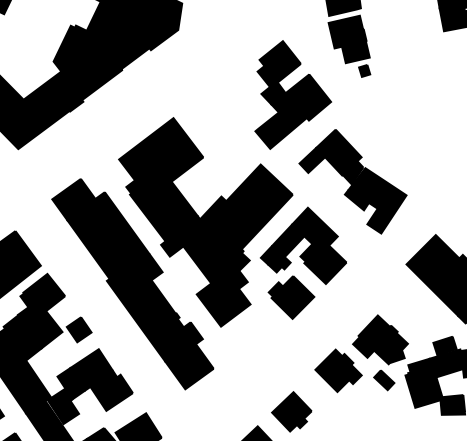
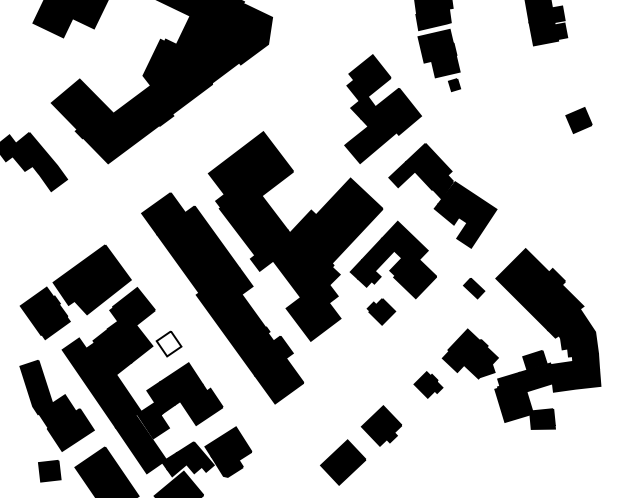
part: (291, 297) -> (381, 311), size x0.6
fill: (78, 329) -> (168, 343), removed
part: (338, 370) -> (428, 384), size x0.6
part: (384, 380) -> (474, 288), moved

